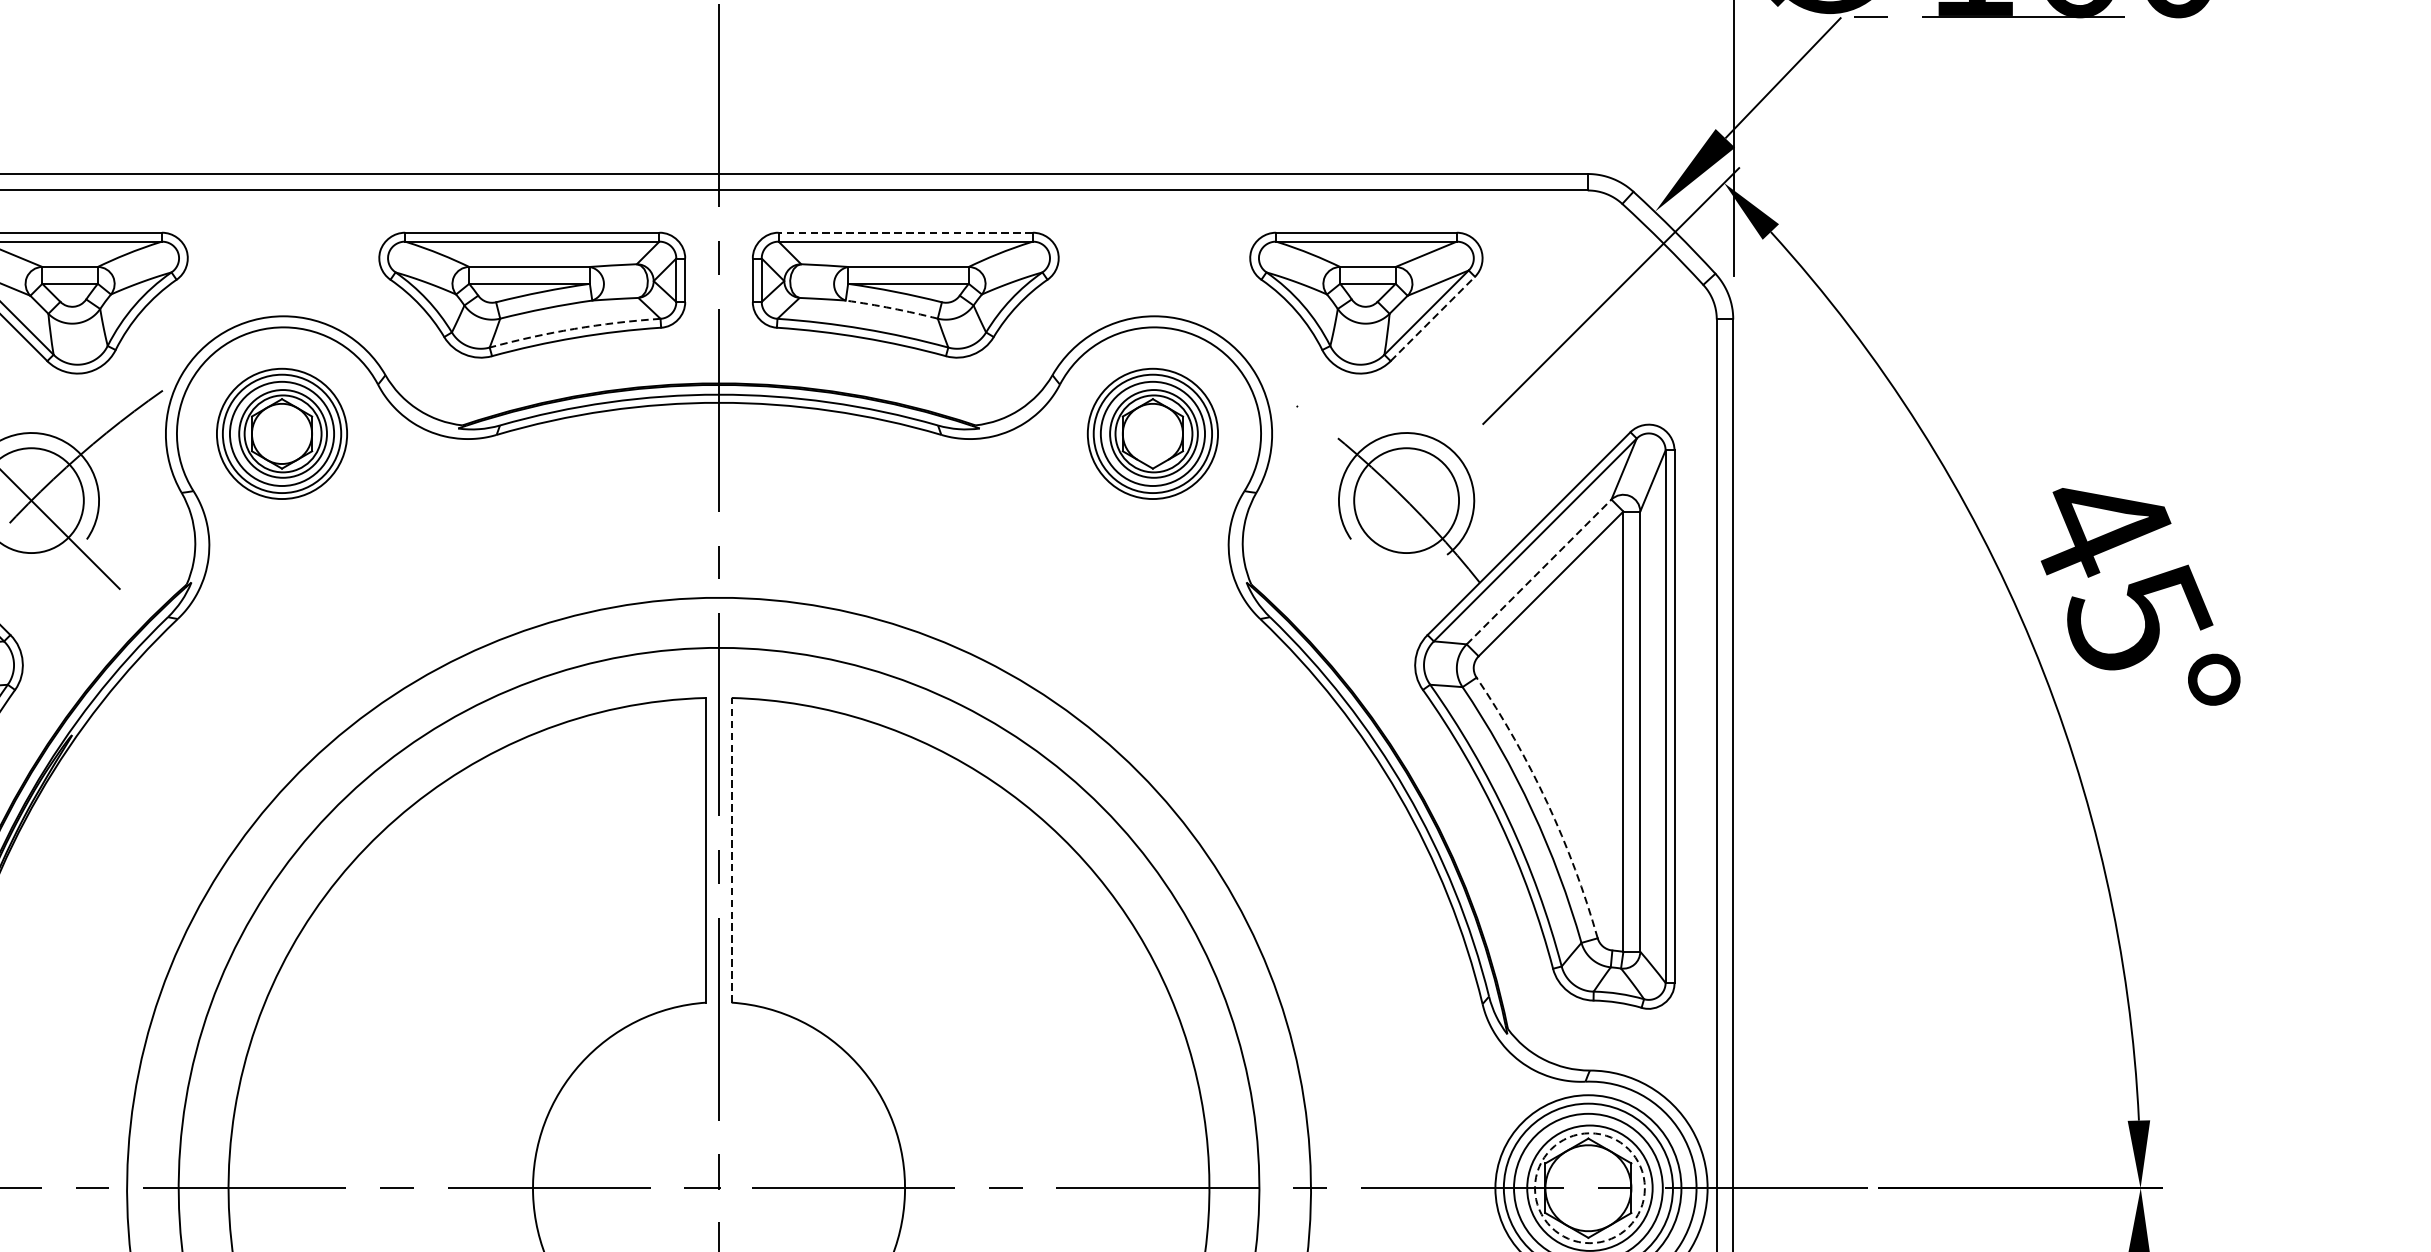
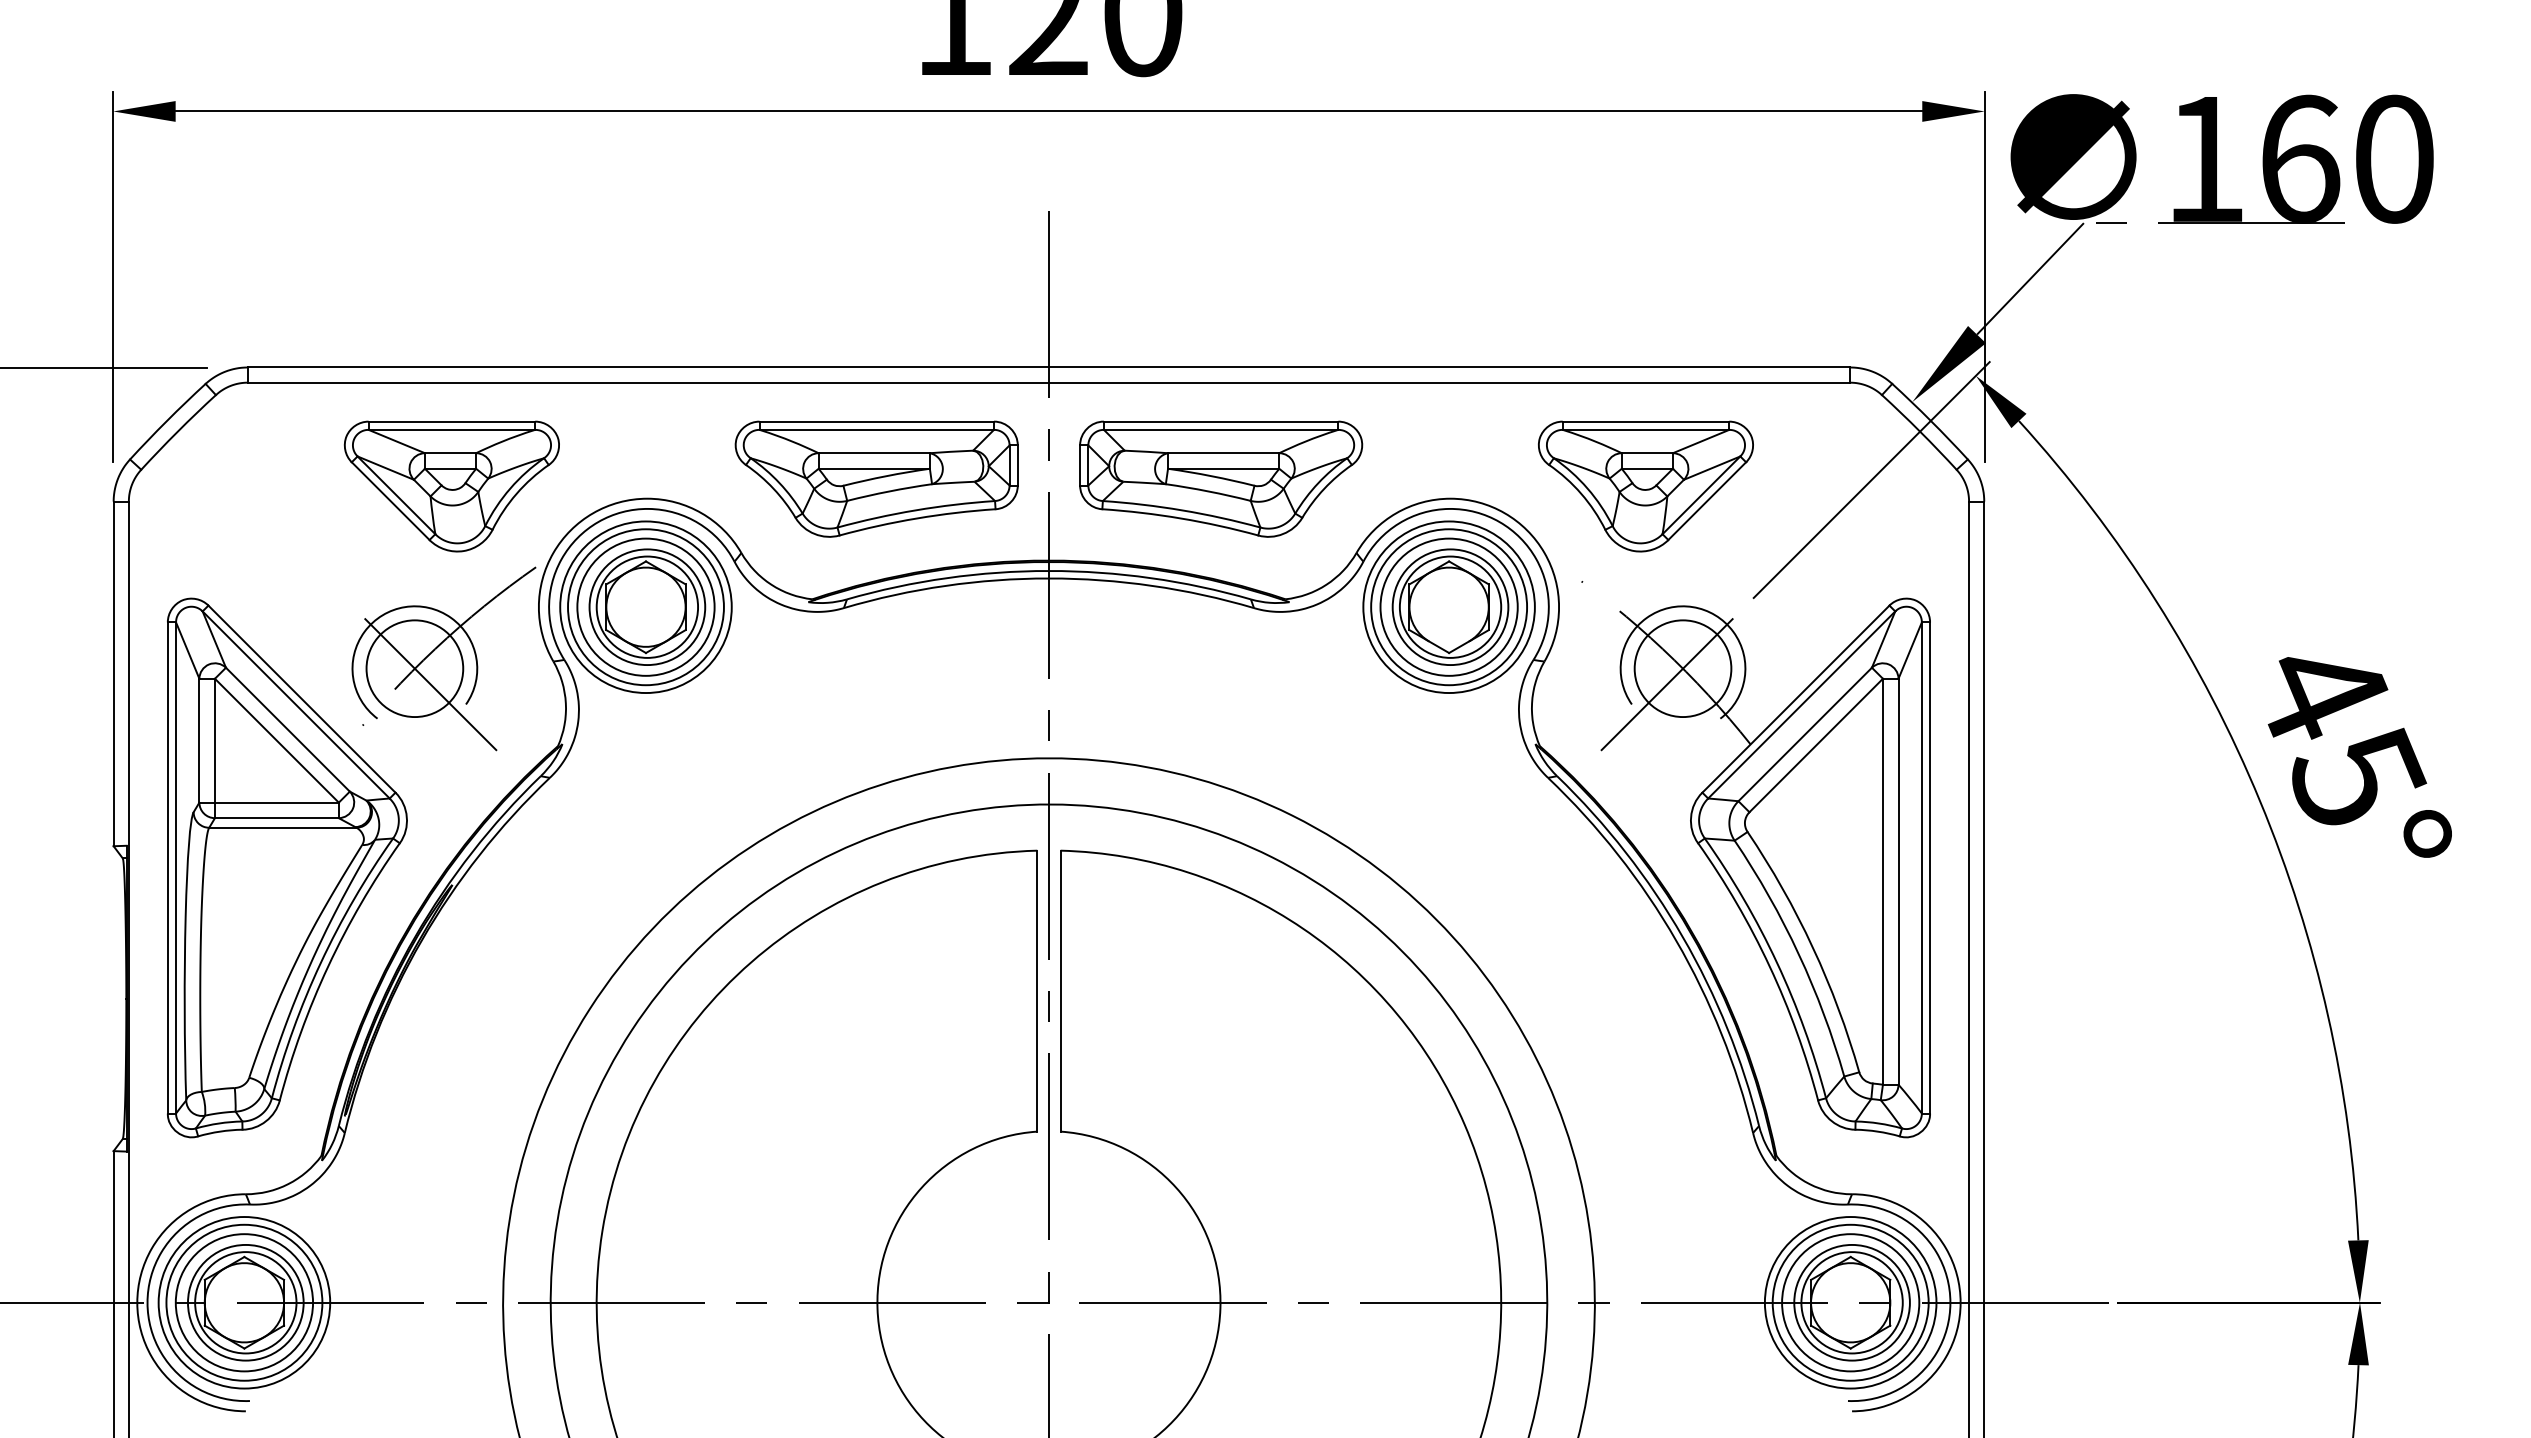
line: (905, 232) -> (1220, 421), dashed -> solid
arc: (892, 308) -> (1208, 491), dashed -> solid
line: (1433, 319) -> (1707, 501), dashed -> solid
arc: (574, 329) -> (915, 510), dashed -> solid
part: (281, 433) -> (645, 606), size x1.43
part: (1152, 433) -> (1448, 606), size x1.43
line: (1396, 510) -> (1673, 677), added
line: (1539, 571) -> (1805, 734), dashed -> solid
arc: (1547, 802) -> (1812, 947), dashed -> solid
line: (731, 849) -> (1060, 990), dashed -> solid
circle: (1589, 1187) -> (1851, 1302), dashed -> solid

